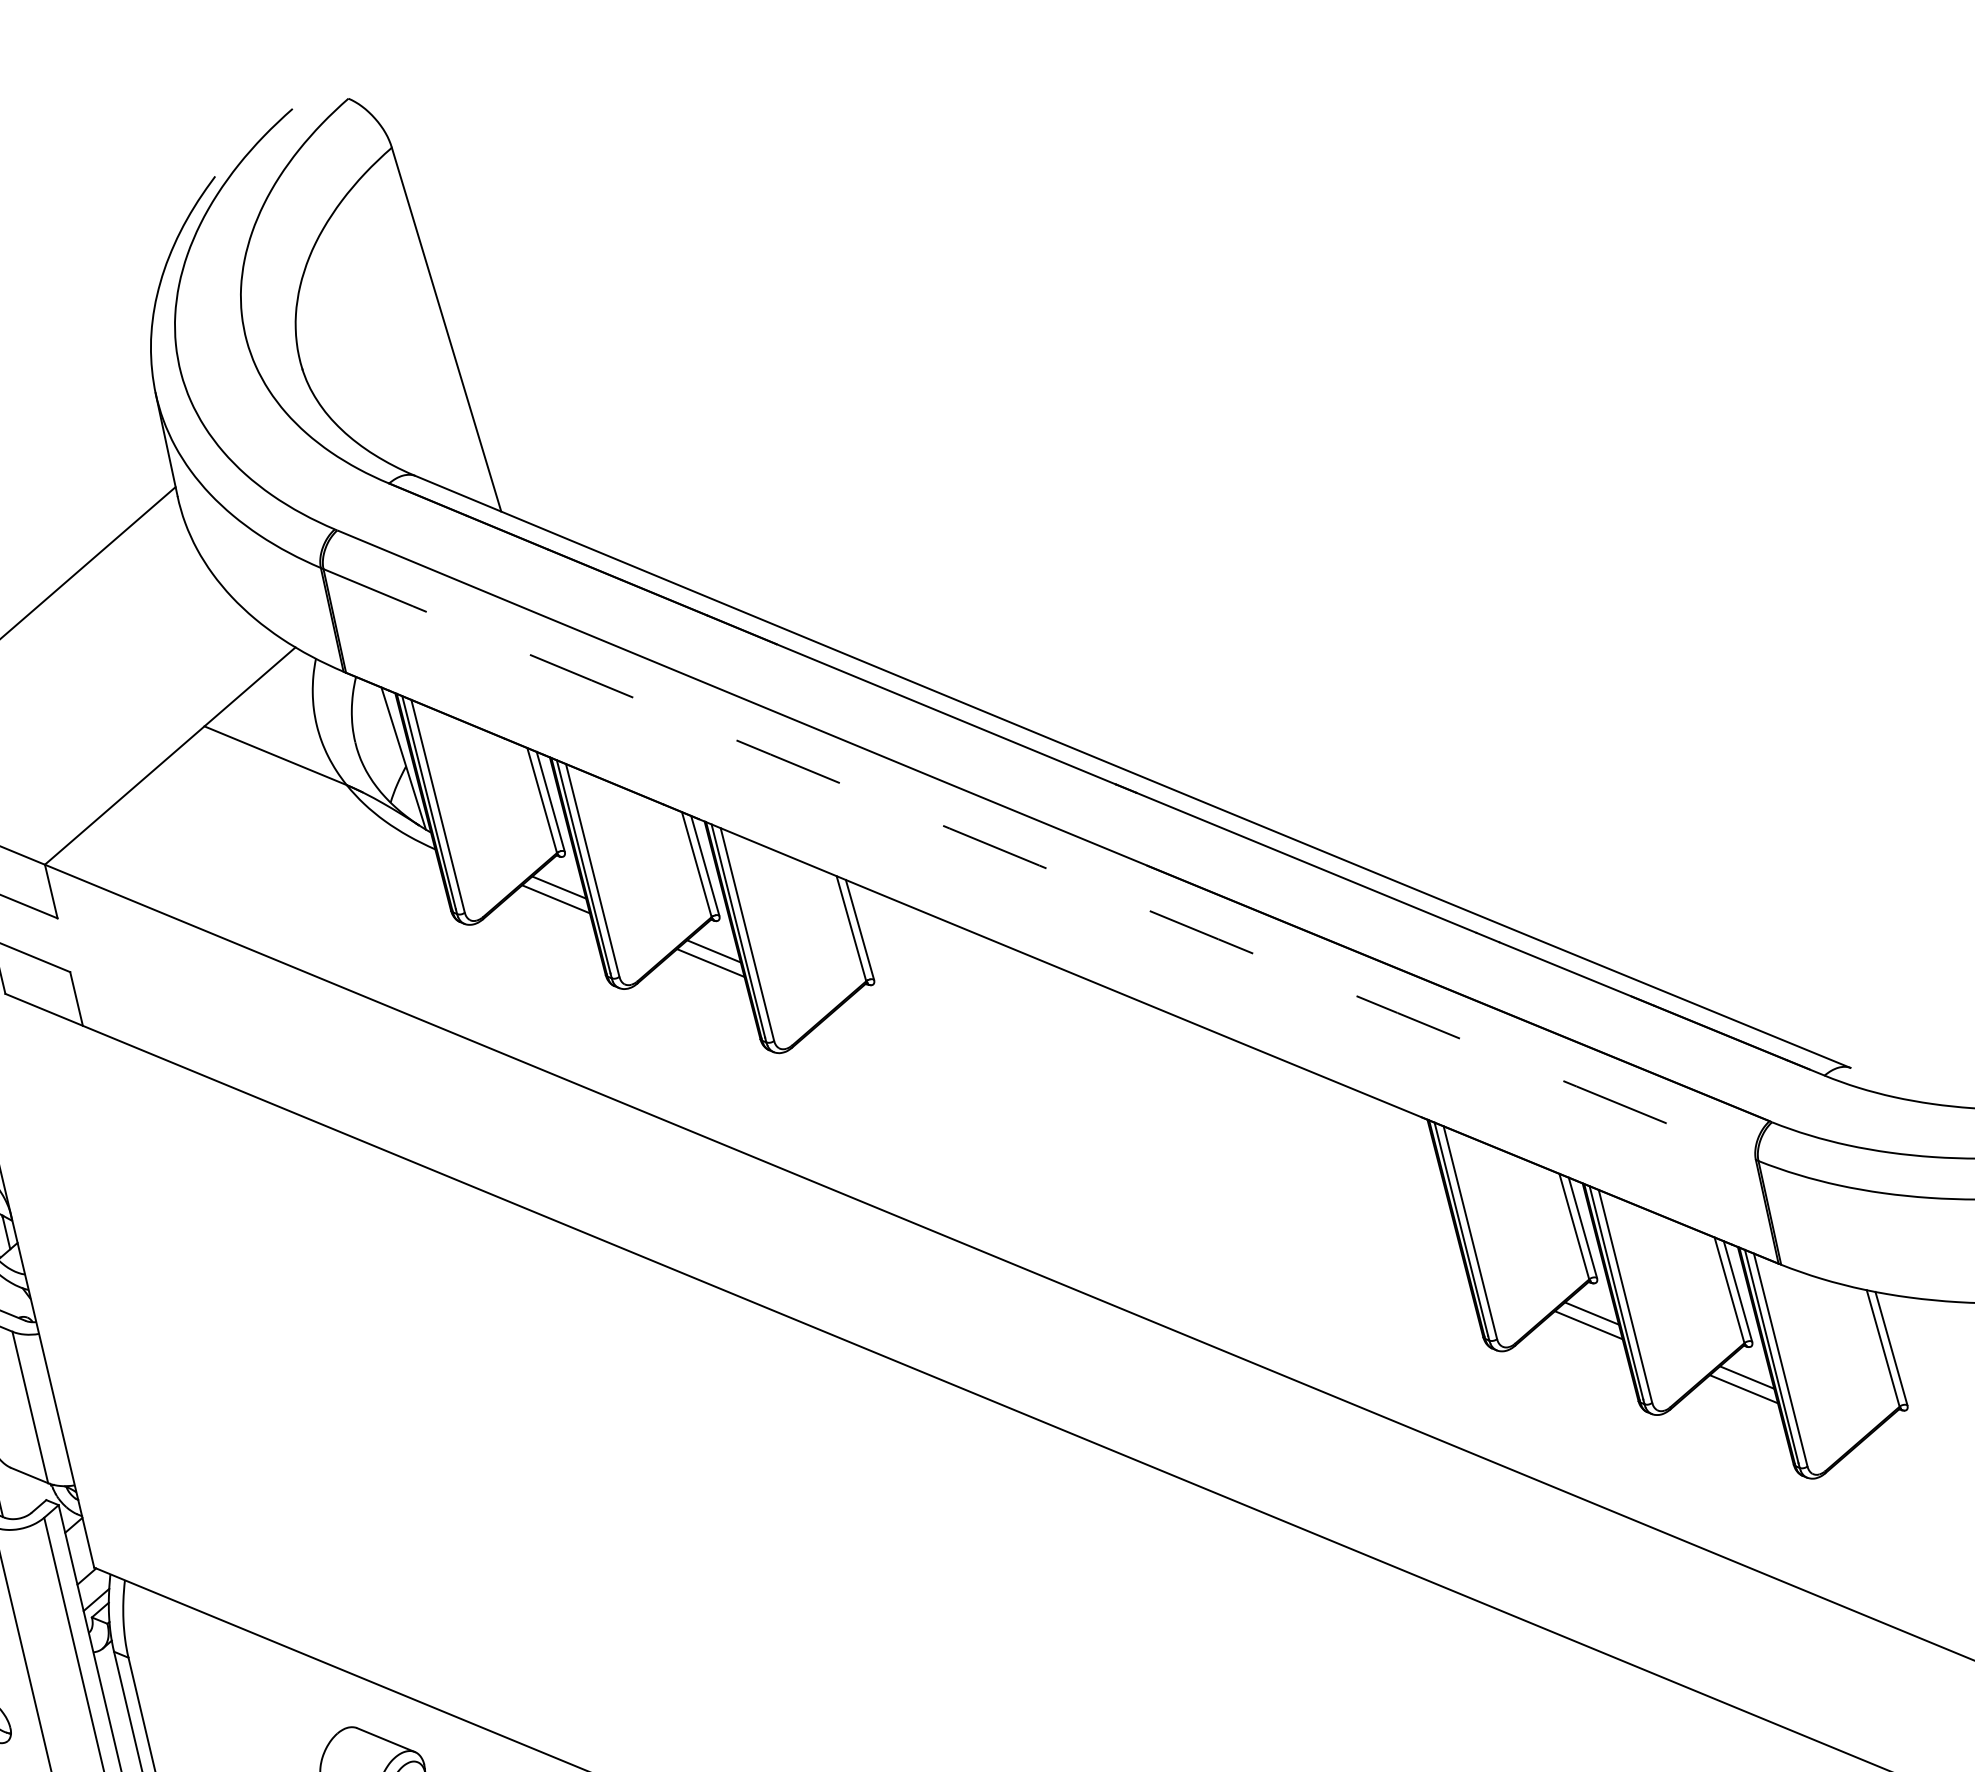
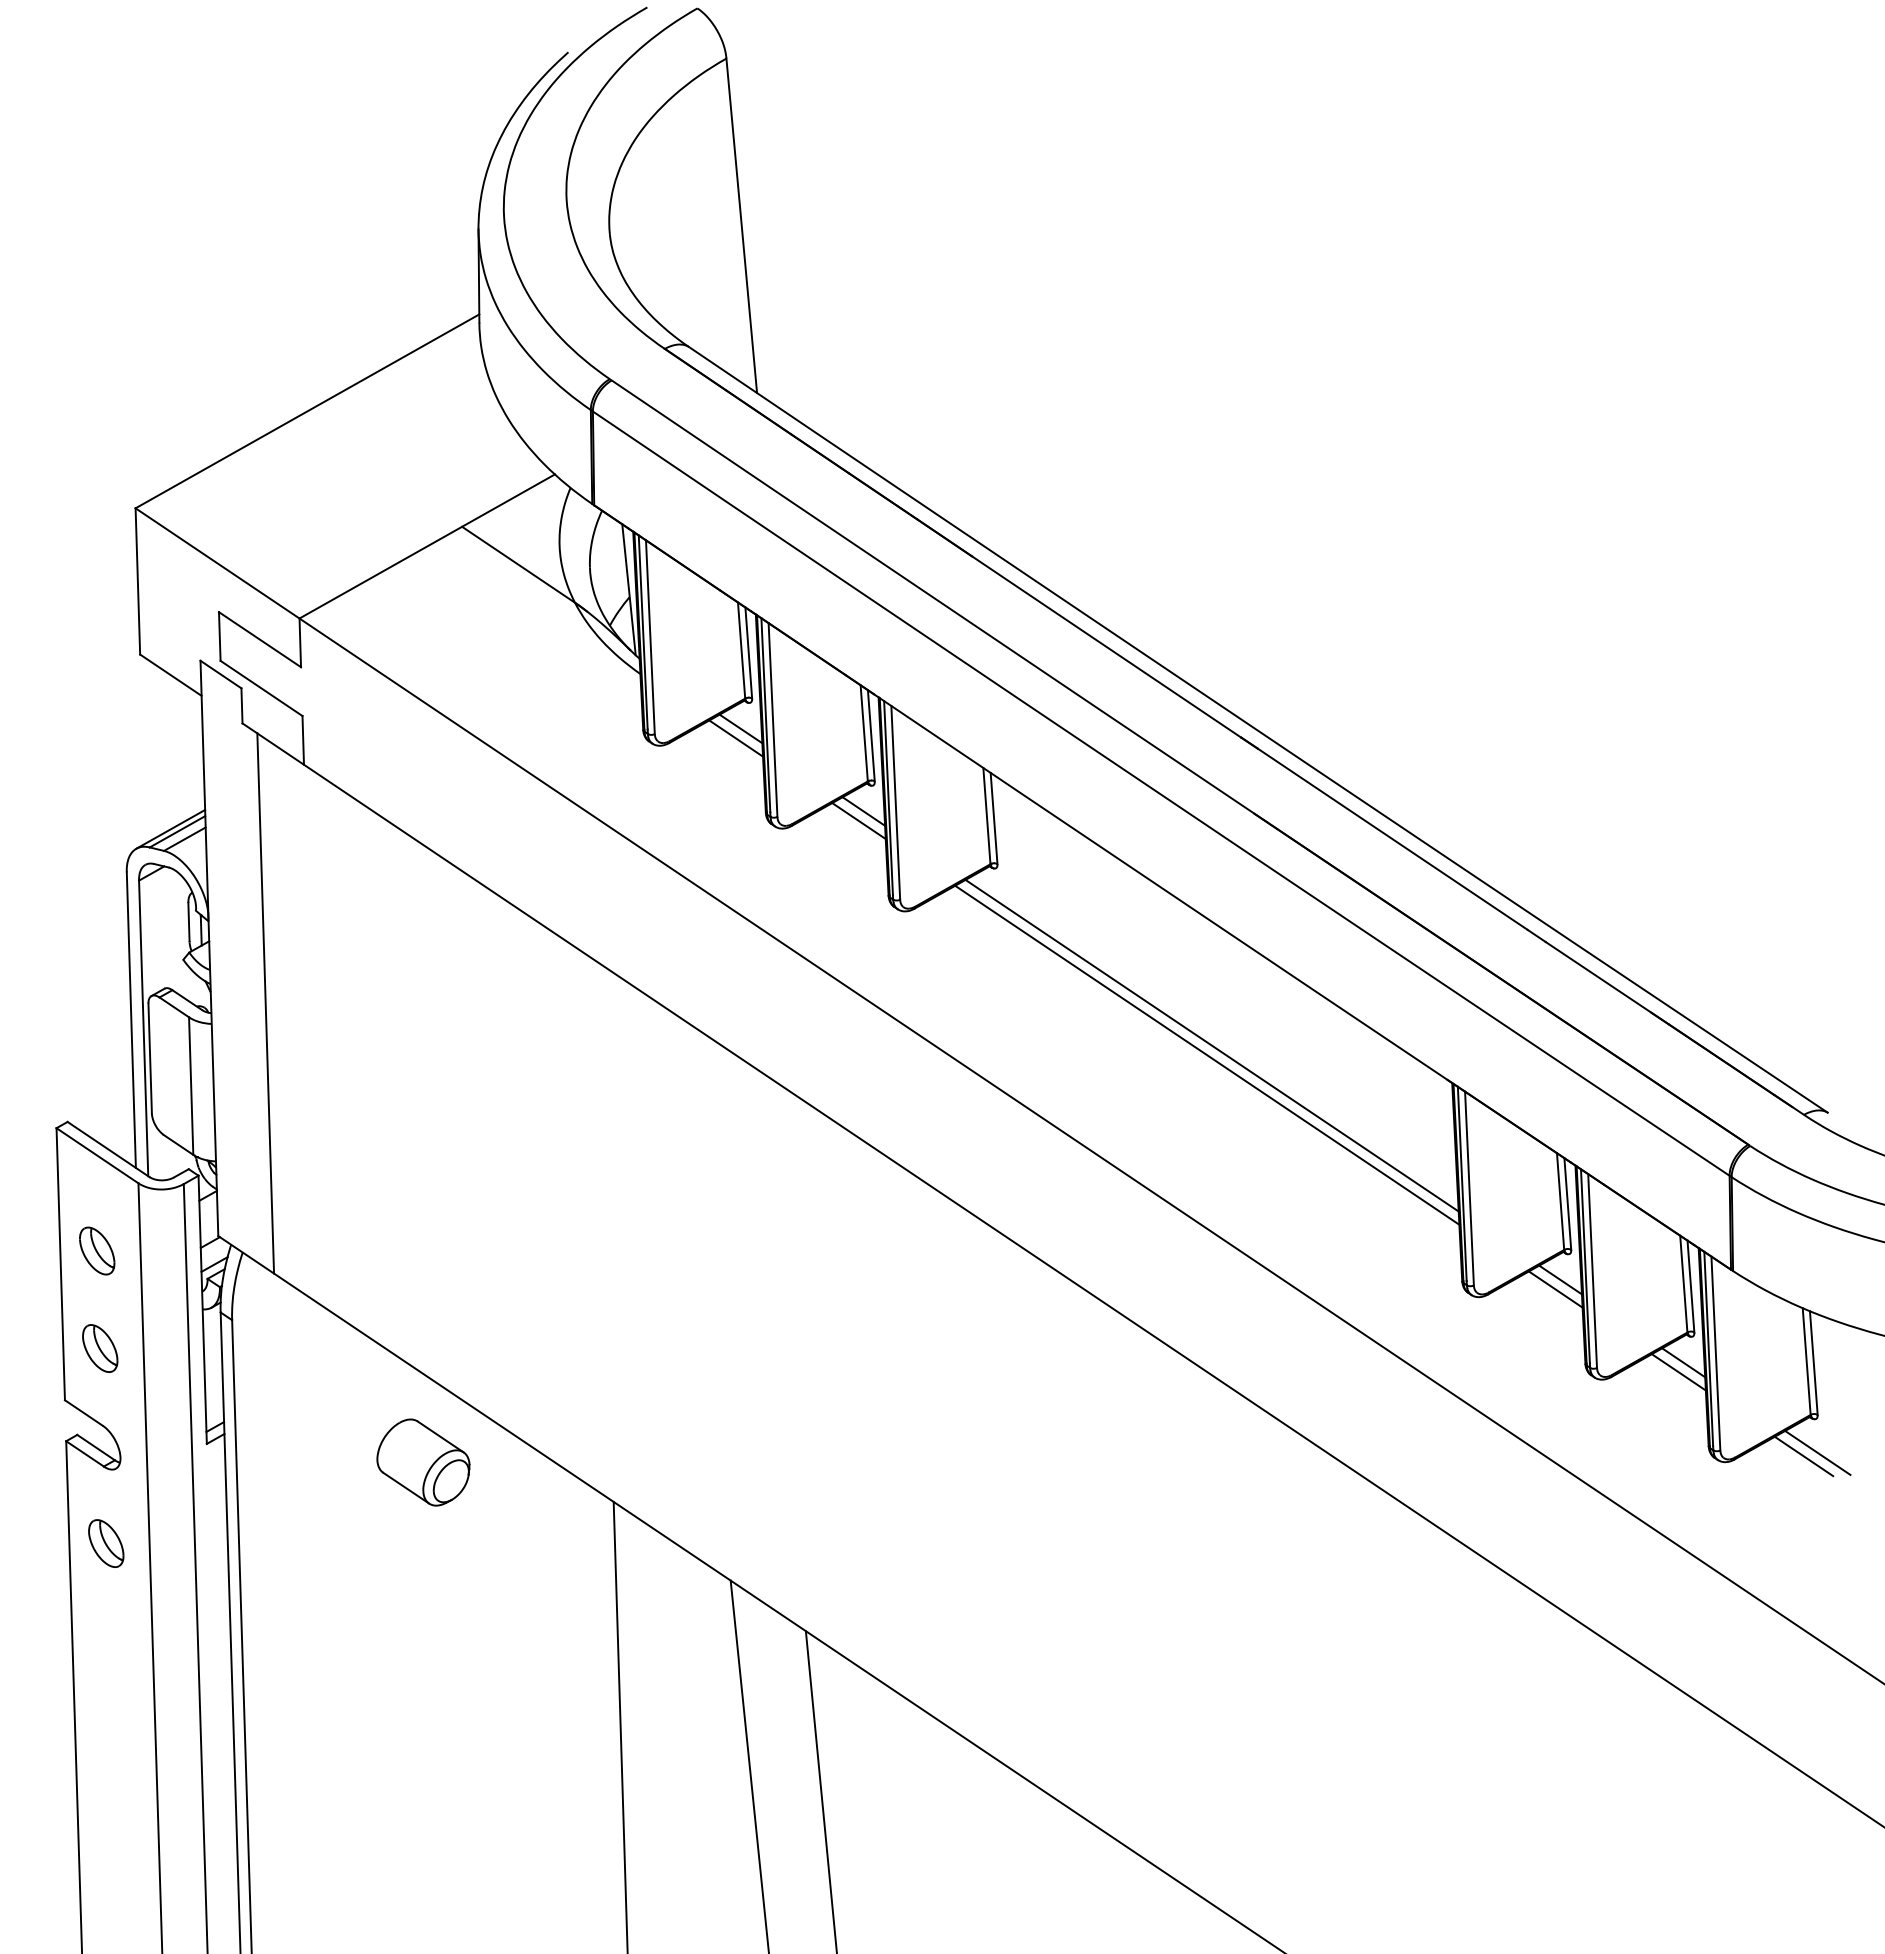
arc: (1039, 865) -> (1160, 794), dashed -> solid
line: (1152, 1132) -> (1211, 1045), added
line: (1149, 1143) -> (1207, 1054), added
line: (94, 1299) -> (265, 1003), added
line: (1915, 1446) -> (1817, 1452), added
line: (1901, 1454) -> (1803, 1456), added

